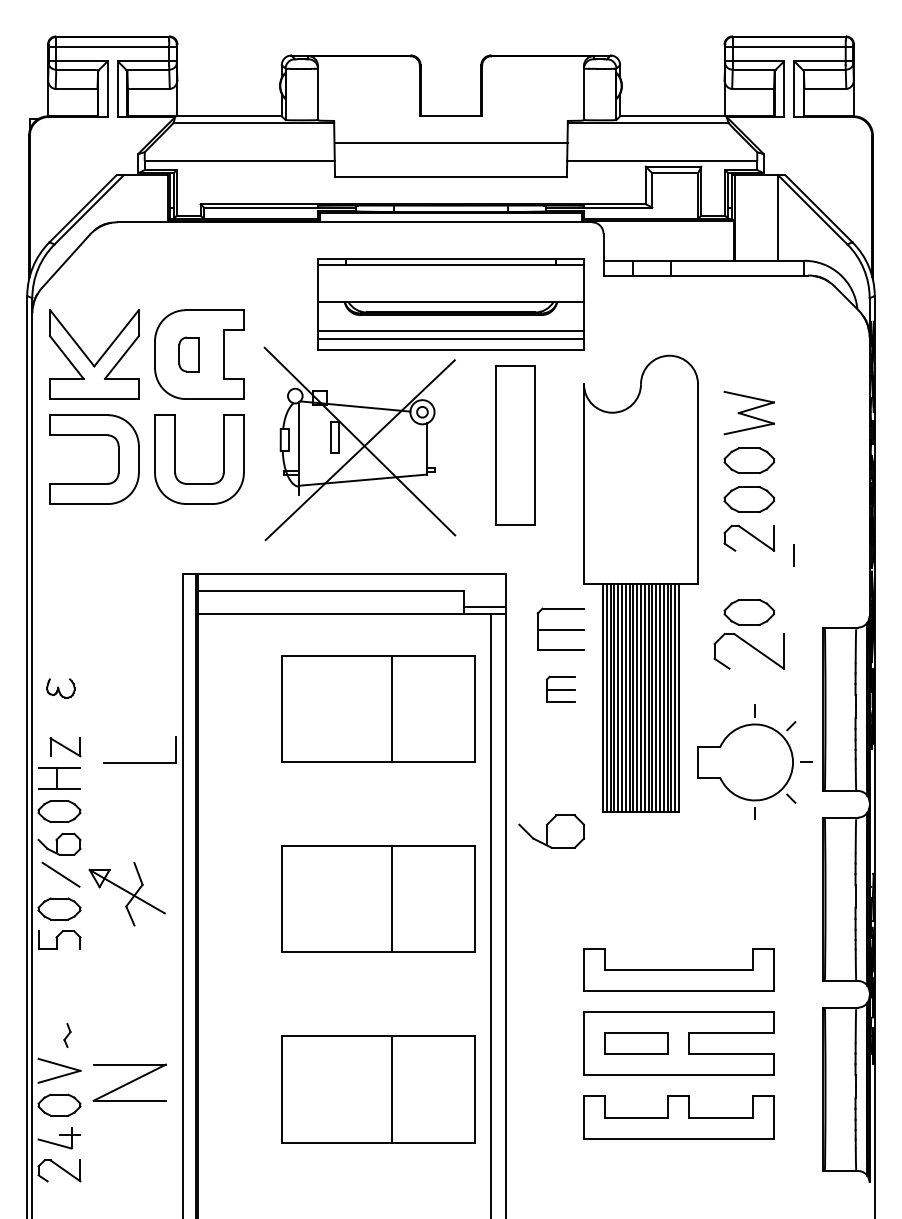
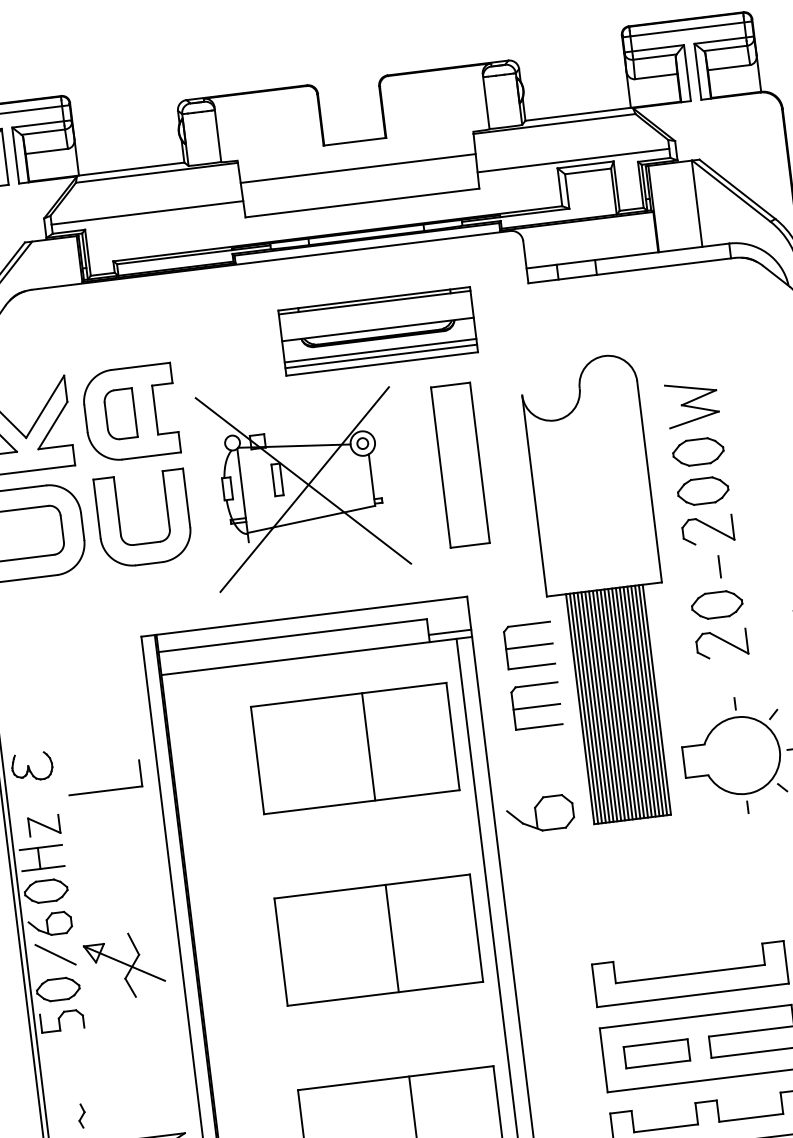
part: (450, 304) -> (377, 331), size x0.71
part: (188, 354) -> (119, 414), size x1.43
line: (793, 555) -> (718, 566), moved
part: (749, 650) -> (722, 643), size x0.71
part: (60, 688) -> (31, 766), size x1.43
part: (560, 688) -> (536, 705), size x1.67
part: (139, 762) -> (105, 790), moved
part: (551, 831) -> (540, 814), moved

